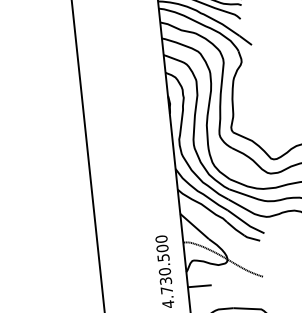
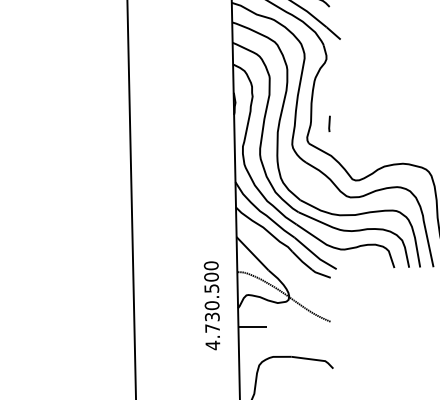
line: (248, 114) -> (329, 123), added

